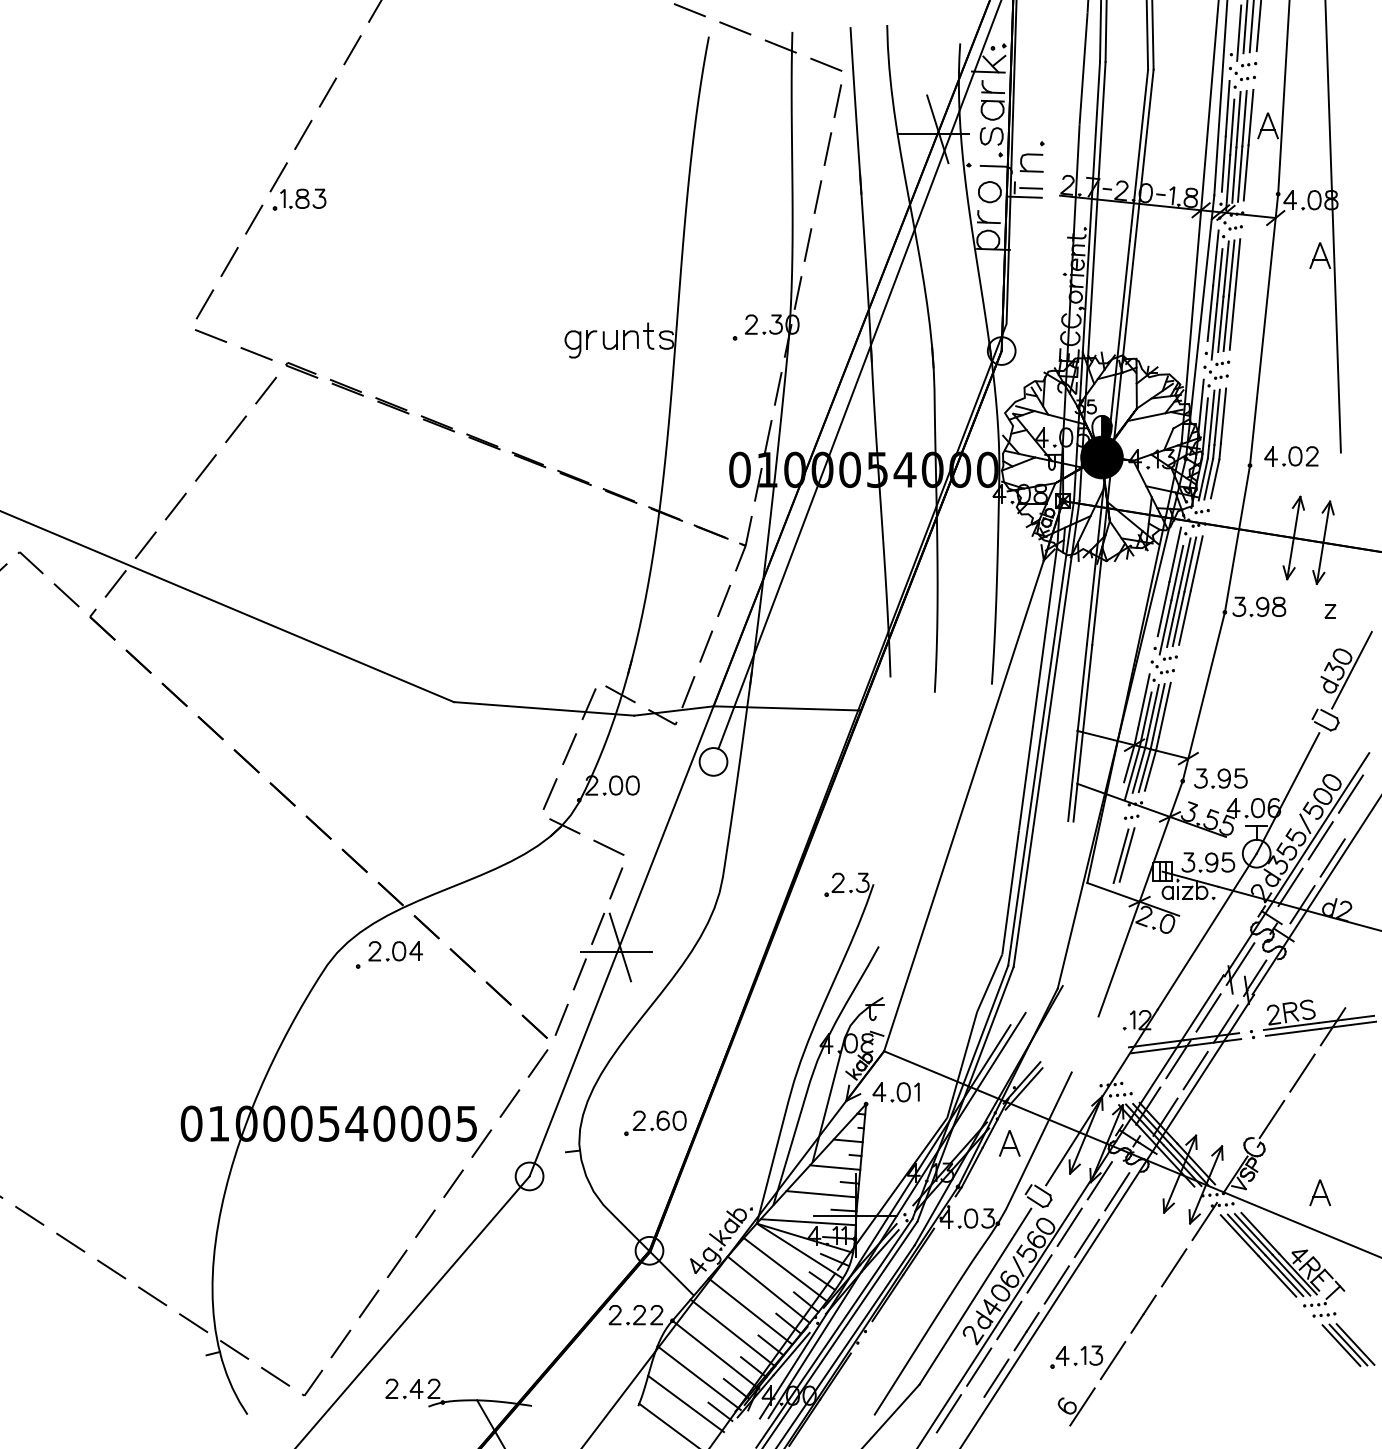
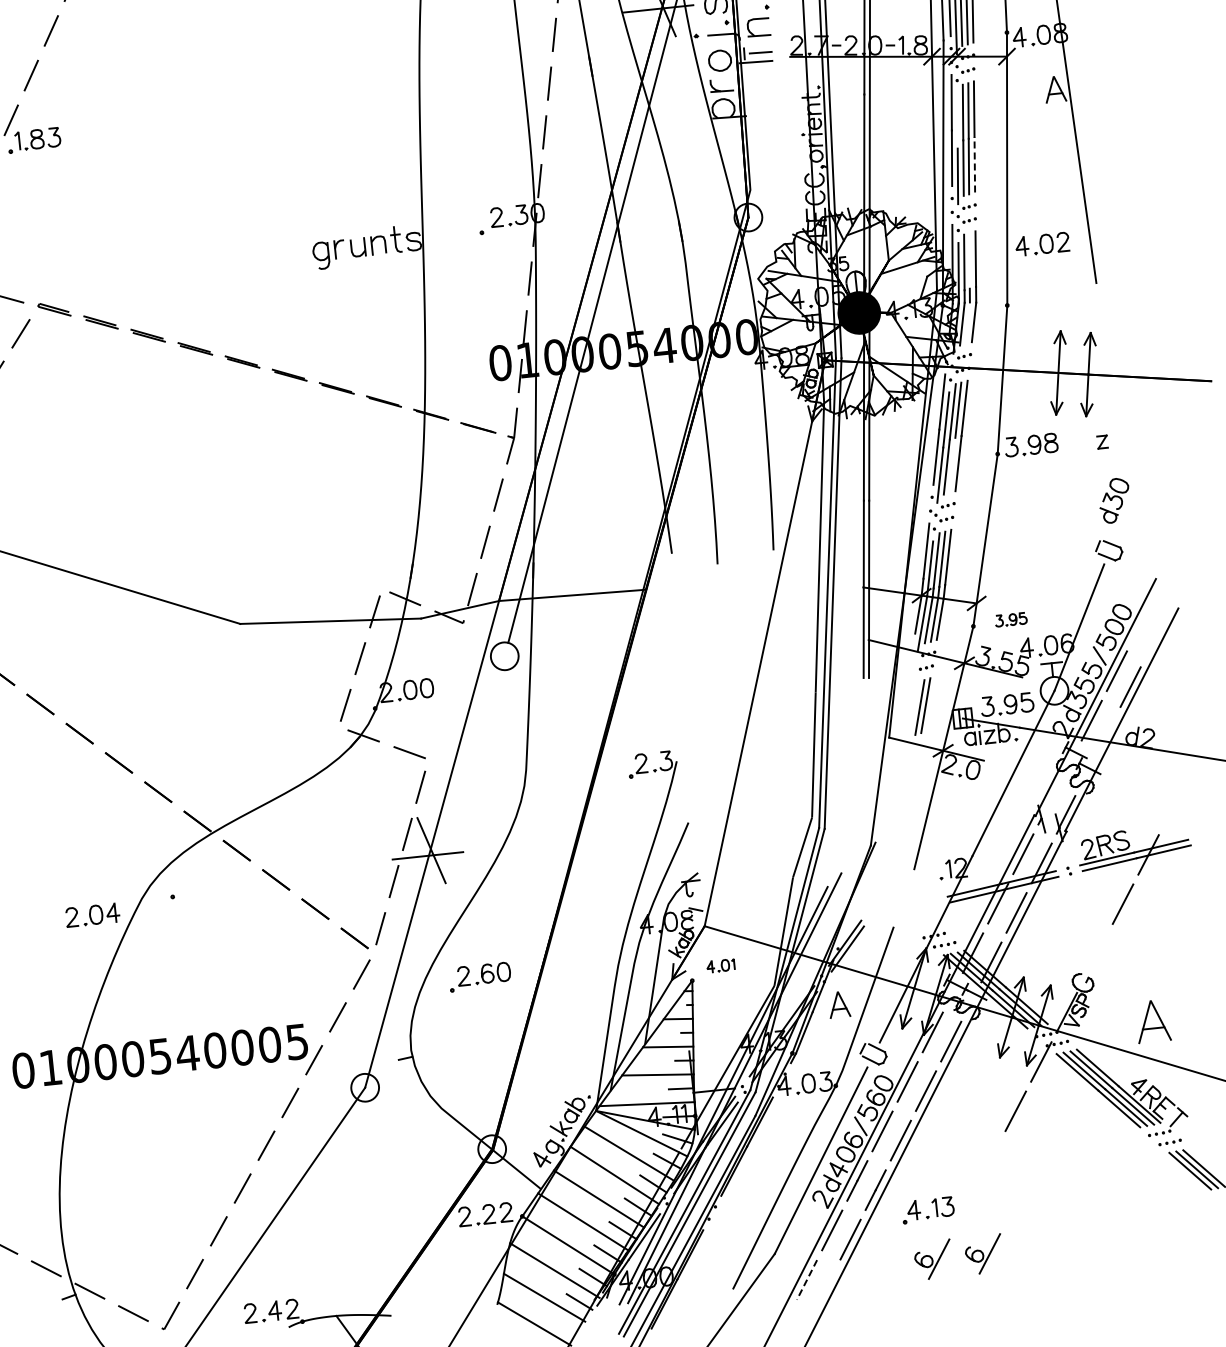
line: (1219, 276) -> (957, 120), removed
line: (1232, 322) -> (974, 165), solid -> dashed
line: (1216, 416) -> (968, 260), removed
fill: (1106, 431) -> (861, 286), removed
part: (1291, 456) -> (1042, 244), moved
line: (1208, 478) -> (967, 322), removed
line: (1178, 618) -> (952, 465), removed
line: (1351, 669) -> (1129, 497), removed
part: (1220, 778) -> (1010, 619), size x0.6
line: (1350, 793) -> (1141, 621), removed
line: (1302, 904) -> (1105, 736), removed
part: (395, 951) -> (92, 915), moved
line: (1242, 961) -> (1051, 799), removed
part: (895, 1092) -> (720, 966), size x0.6
line: (1271, 1119) -> (1097, 953), removed
part: (655, 1122) -> (480, 976), moved
part: (1320, 1192) -> (1153, 1021), size x1.6
line: (834, 1215) -> (672, 1094), removed
line: (1143, 1313) -> (990, 1159), removed
line: (1112, 1360) -> (964, 1209), removed
part: (1127, 1406) -> (983, 1254), added
line: (948, 1414) -> (806, 1280), solid -> dashed

